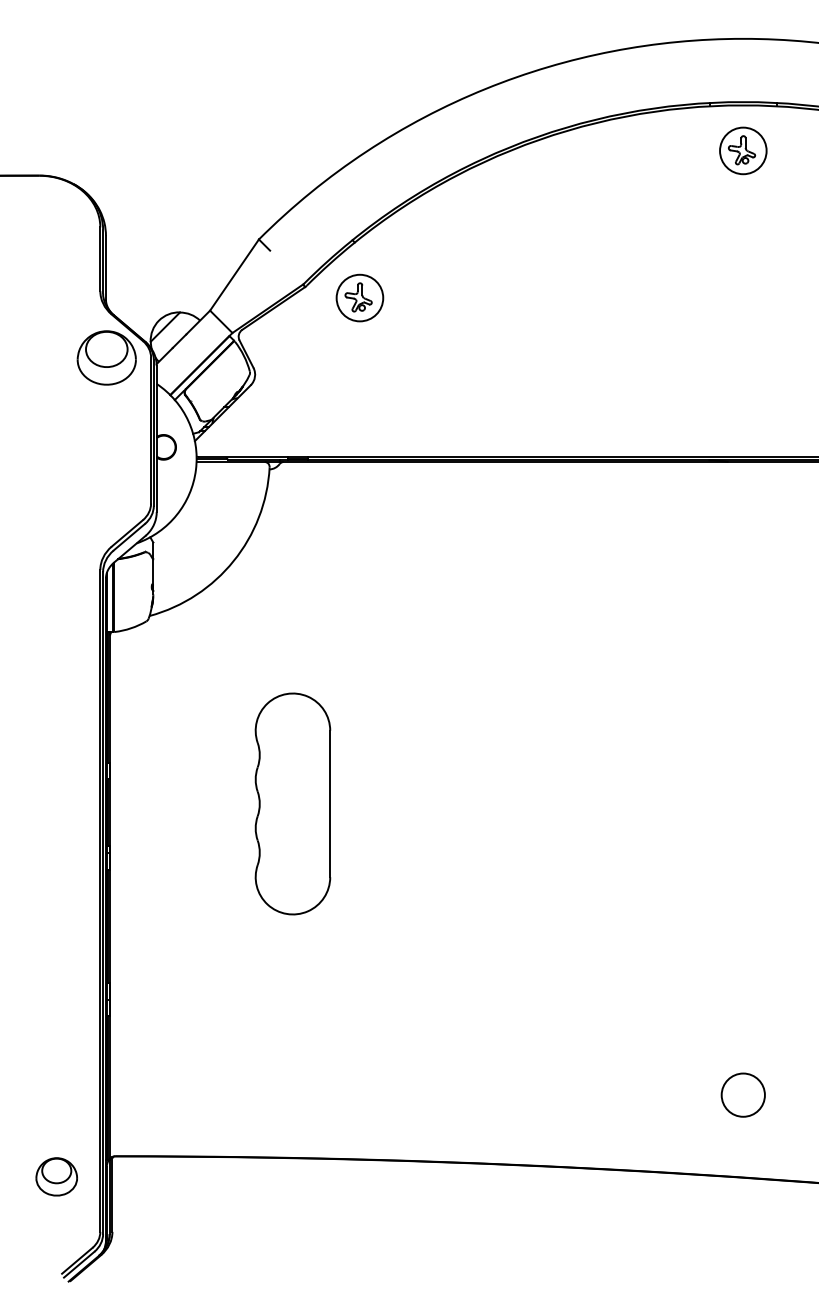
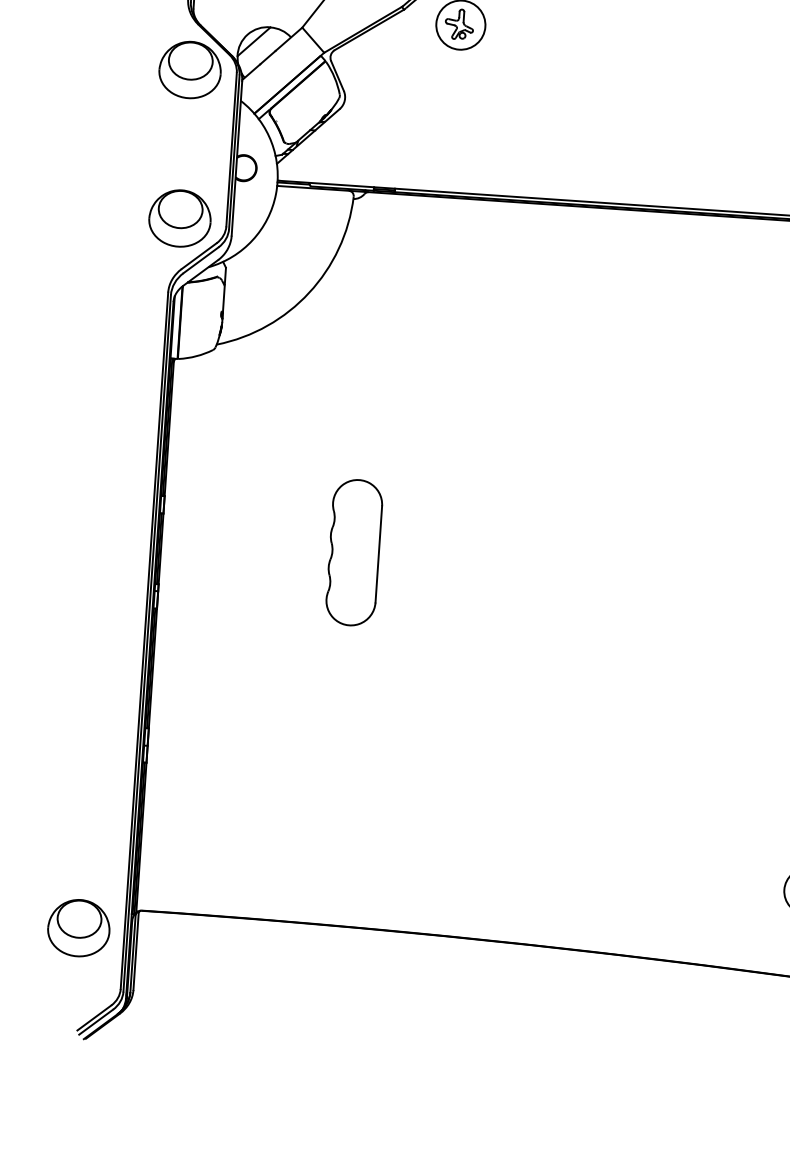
part: (106, 498) -> (179, 217), added
part: (293, 803) -> (354, 552), size x0.62
part: (56, 1176) -> (78, 927), size x1.43

